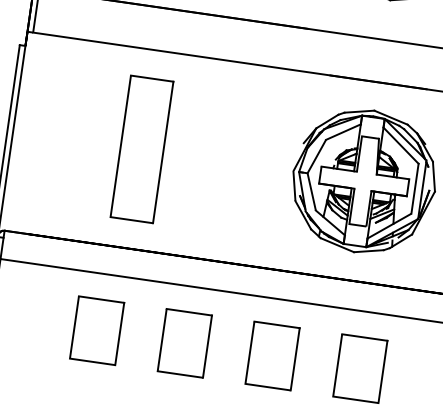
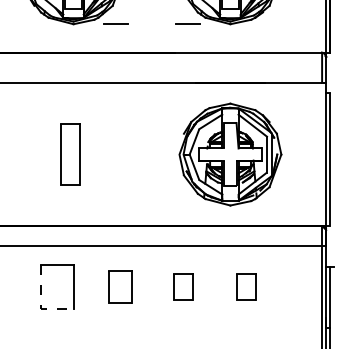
part: (142, 149) -> (70, 154), size x0.6
part: (185, 342) -> (120, 286), size x0.7
line: (70, 351) -> (40, 304), solid -> dashed
part: (272, 355) -> (183, 286), size x0.6
part: (360, 367) -> (246, 286), size x0.6

